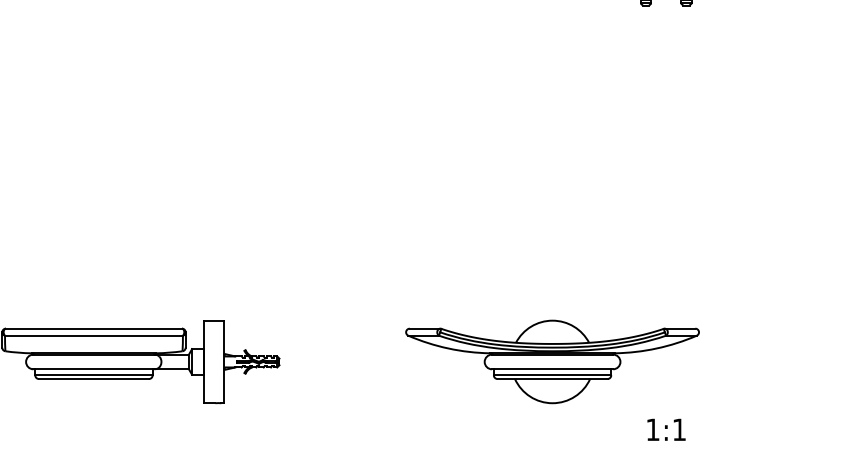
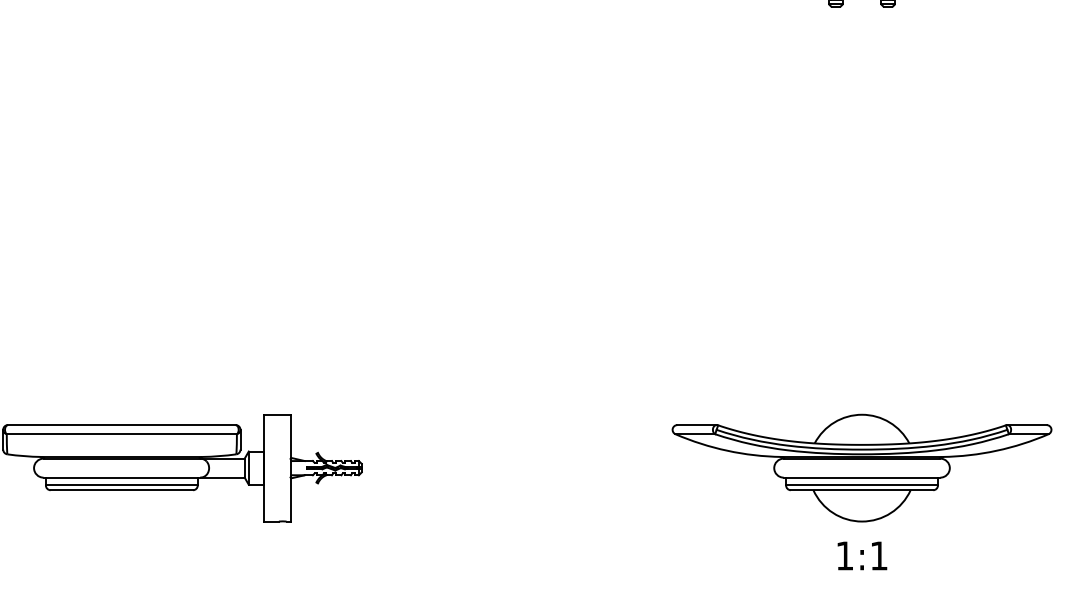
part: (552, 361) -> (861, 467), moved

